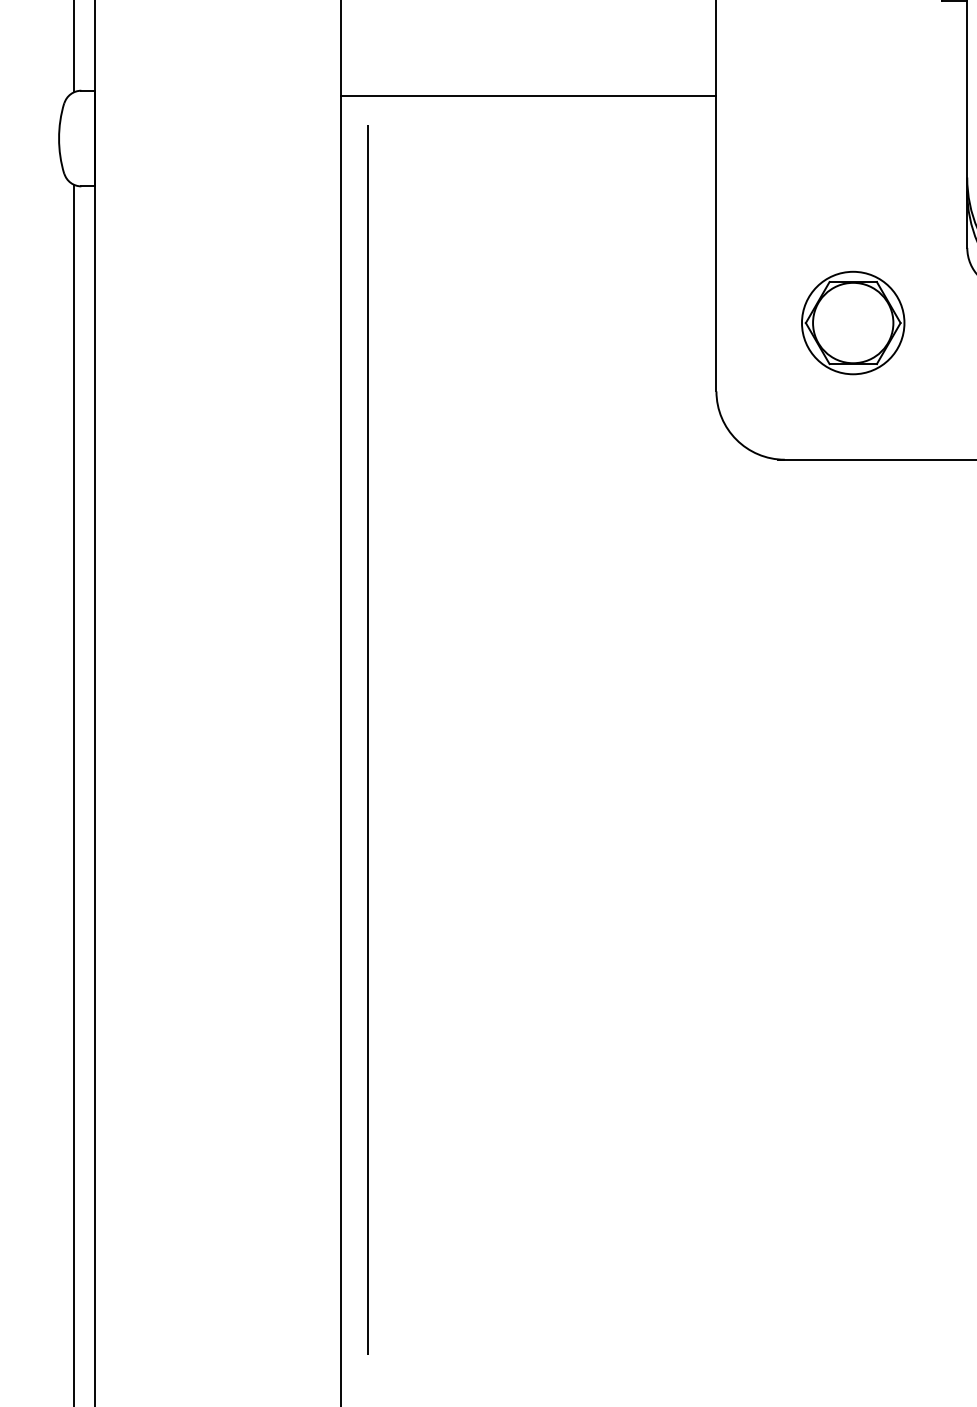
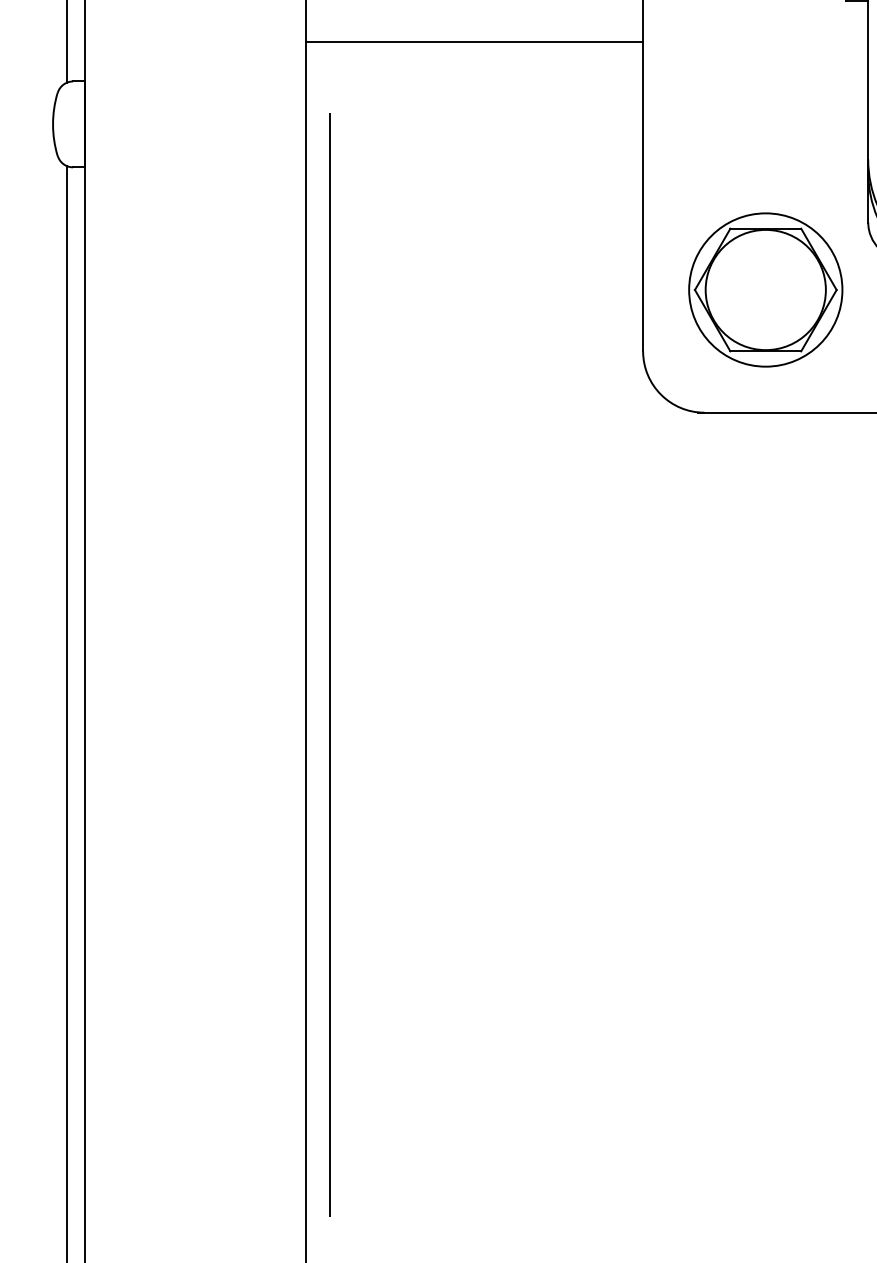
line: (528, 96) -> (474, 42), moved
part: (852, 322) -> (765, 289), size x1.67

